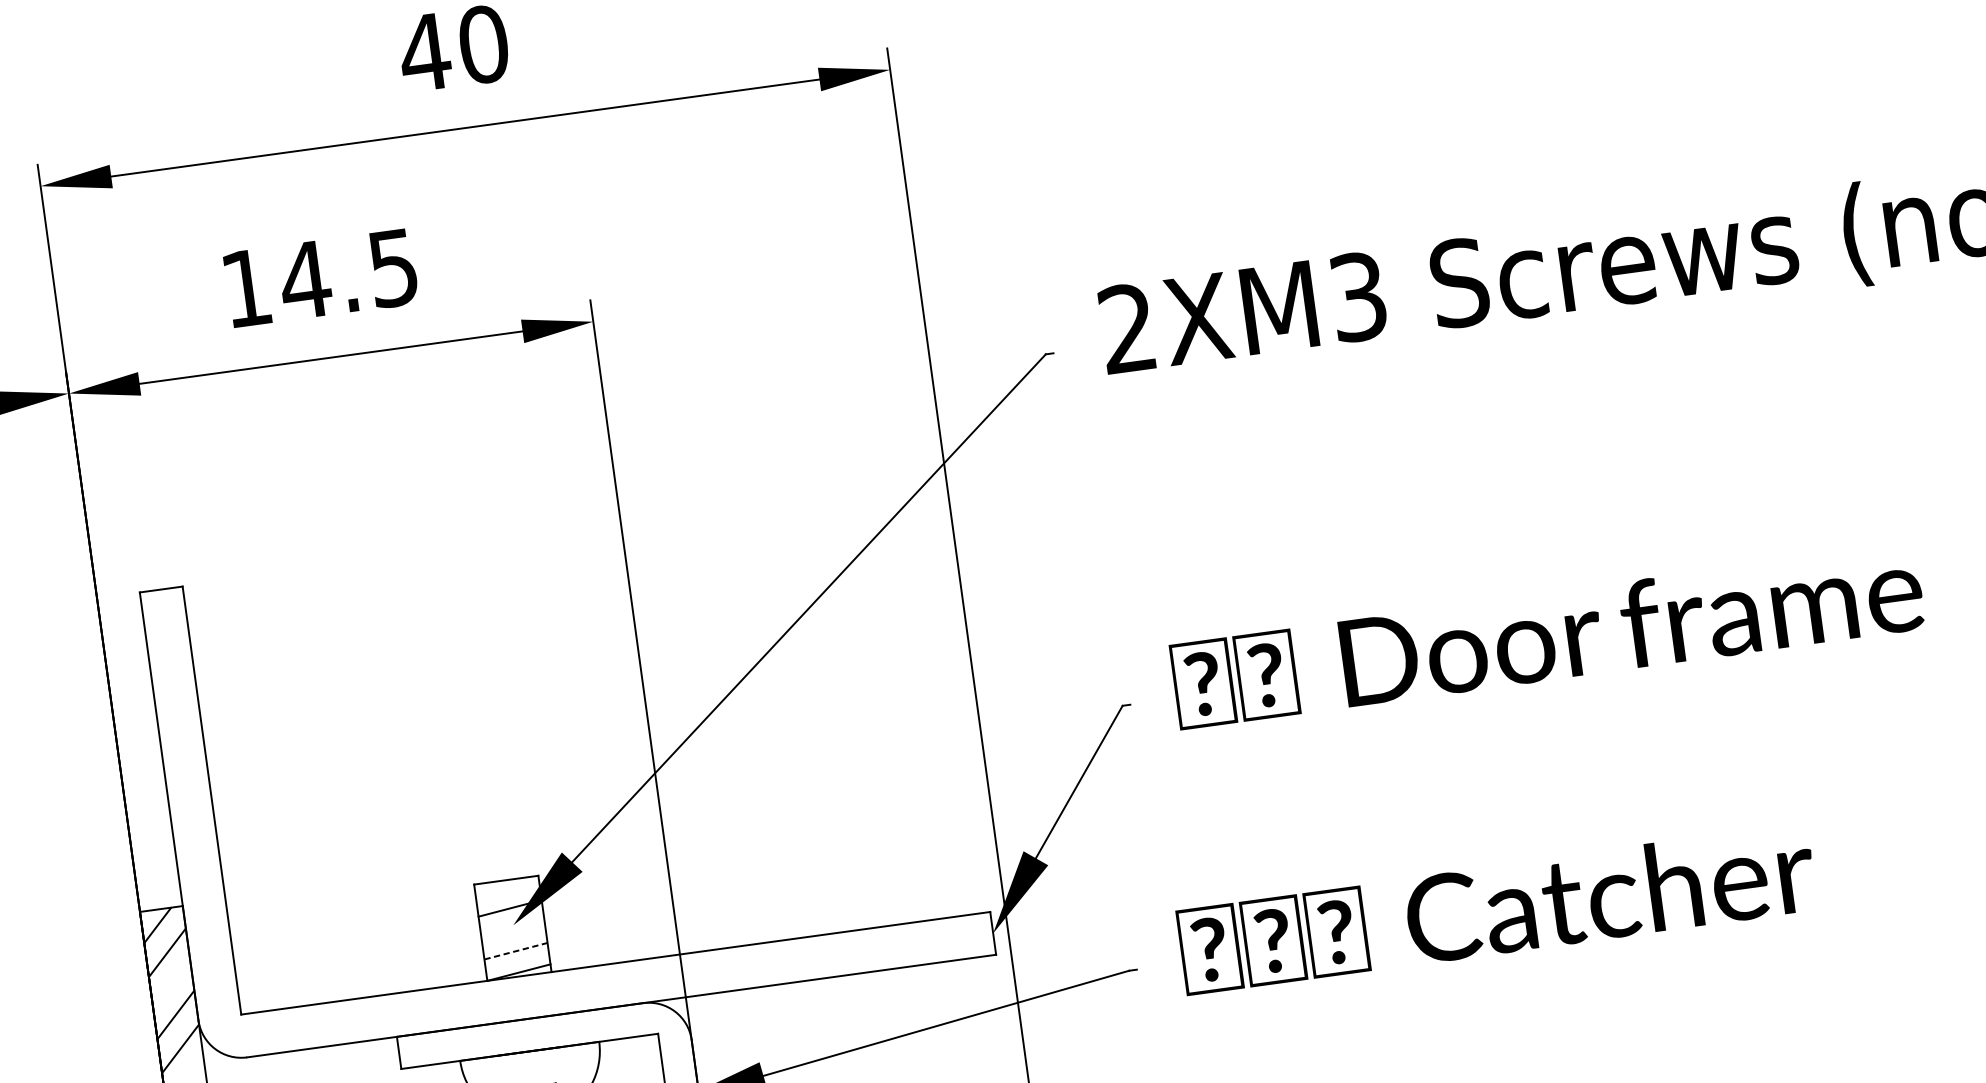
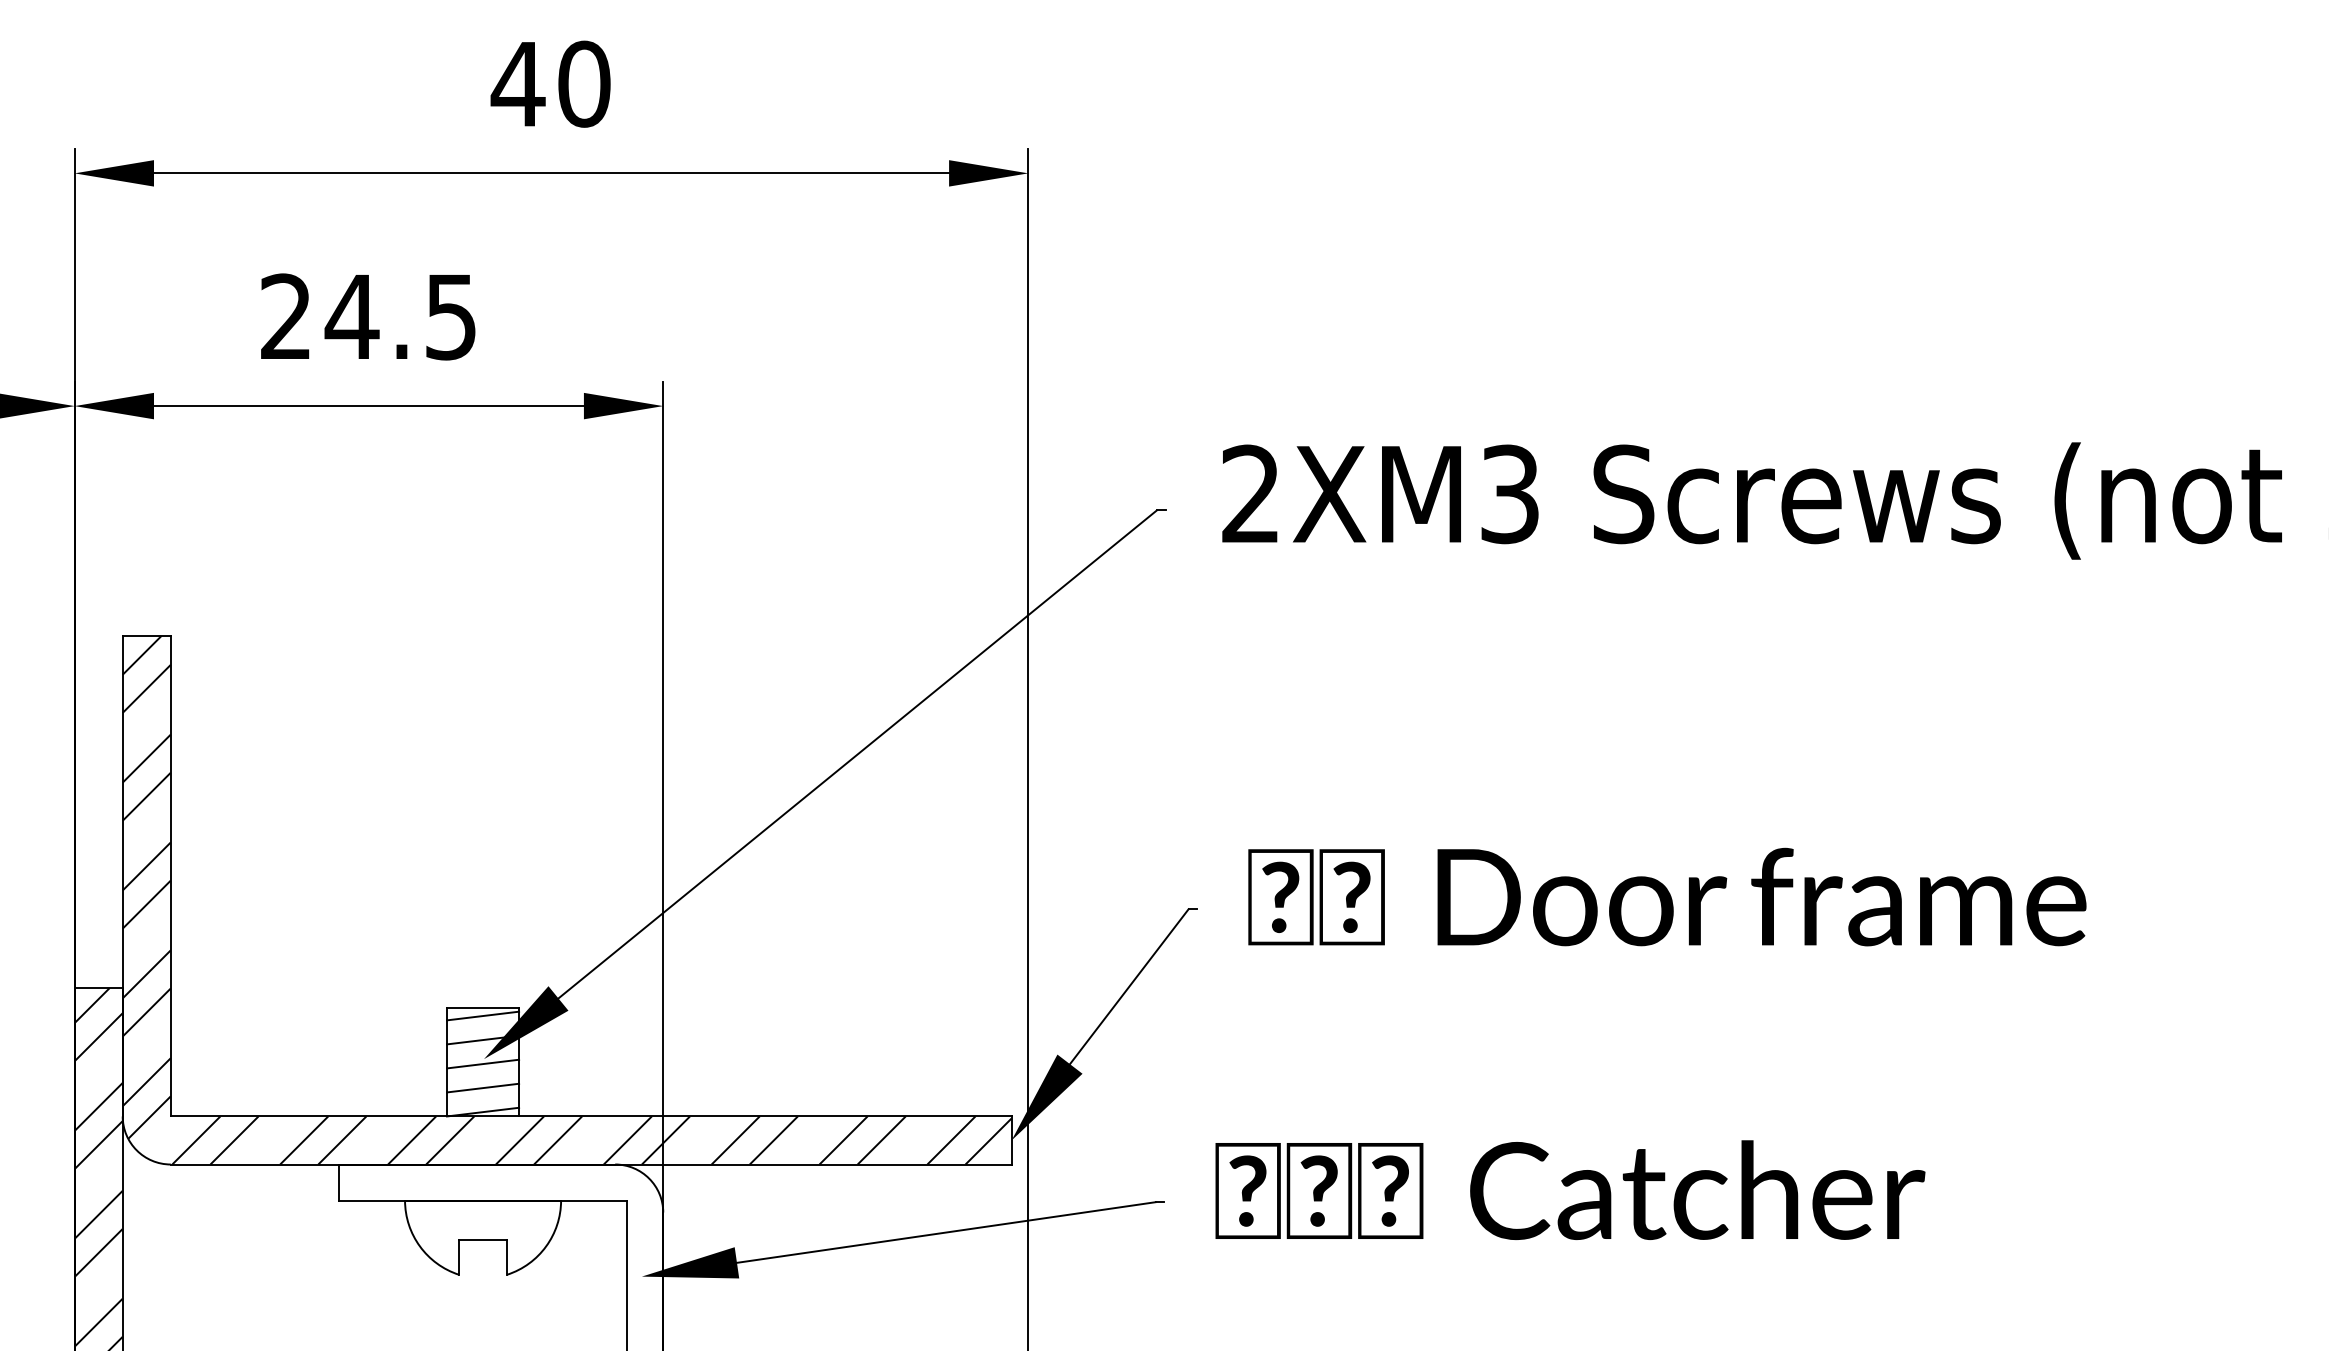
text: (245, 287) -> (285, 315), 14.5 -> 24.5
hatch: (567, 773) -> (566, 899), added
line: (507, 886) -> (483, 1015), added
line: (513, 929) -> (483, 1063), added
line: (516, 951) -> (483, 1088), dashed -> solid

